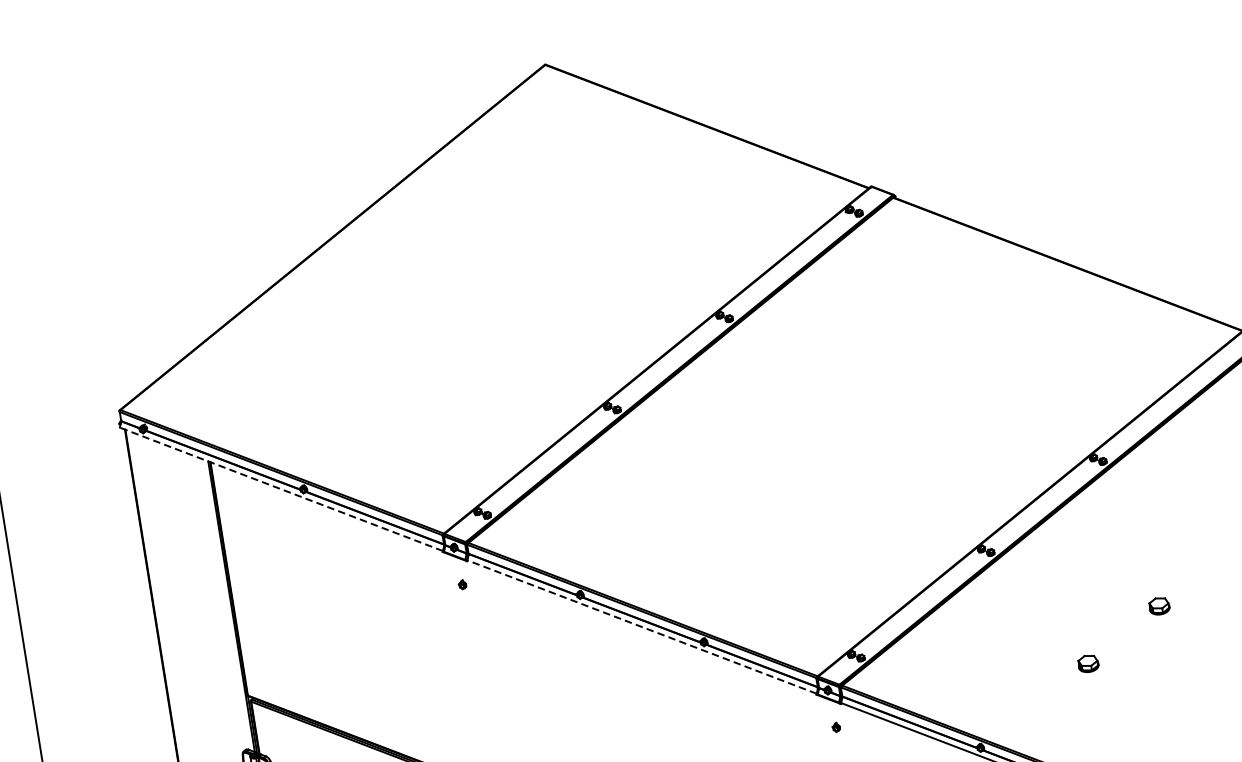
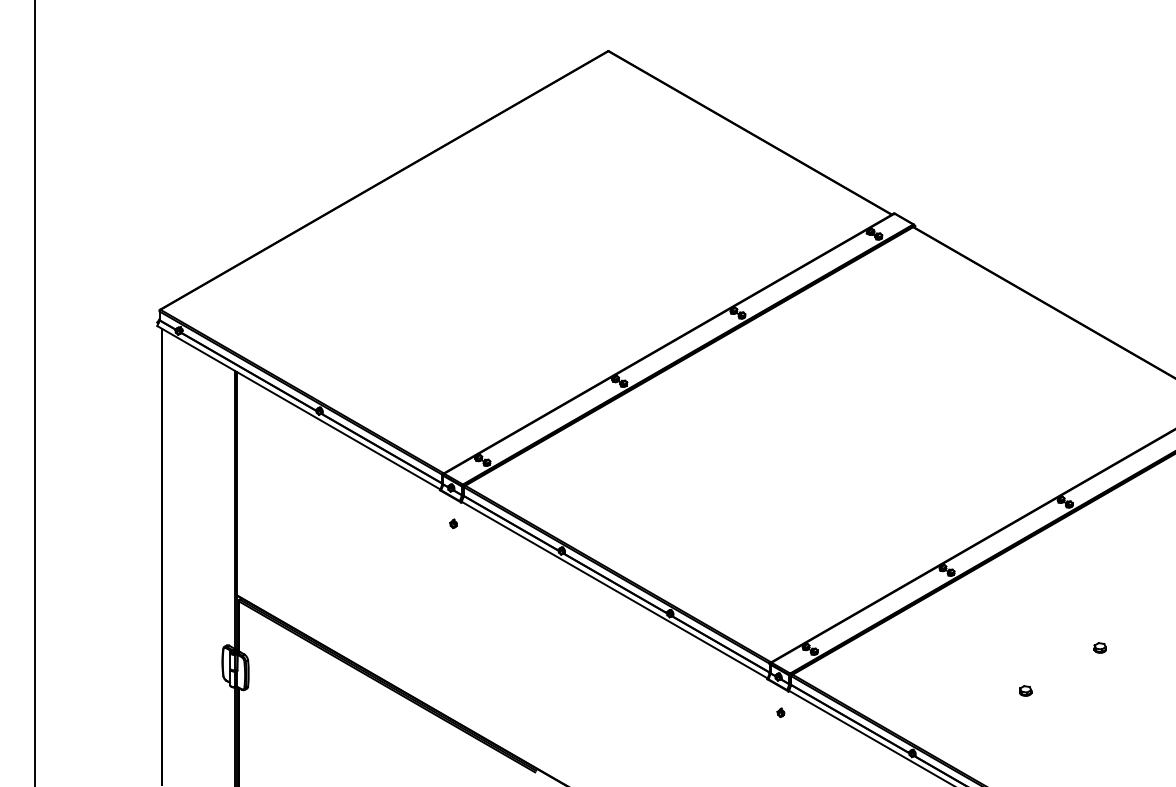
line: (281, 489) -> (298, 407), dashed -> solid
part: (1158, 605) -> (1099, 647), size x0.62
line: (641, 627) -> (614, 590), dashed -> solid
part: (1088, 663) -> (1025, 690), size x0.62

